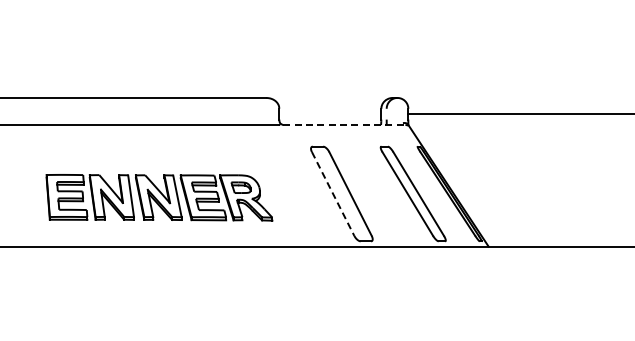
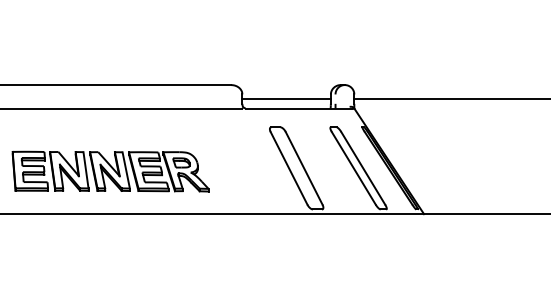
line: (330, 113) -> (286, 98), added
line: (344, 125) -> (298, 108), dashed -> solid
line: (333, 194) -> (289, 168), dashed -> solid
part: (159, 197) -> (110, 171), moved

